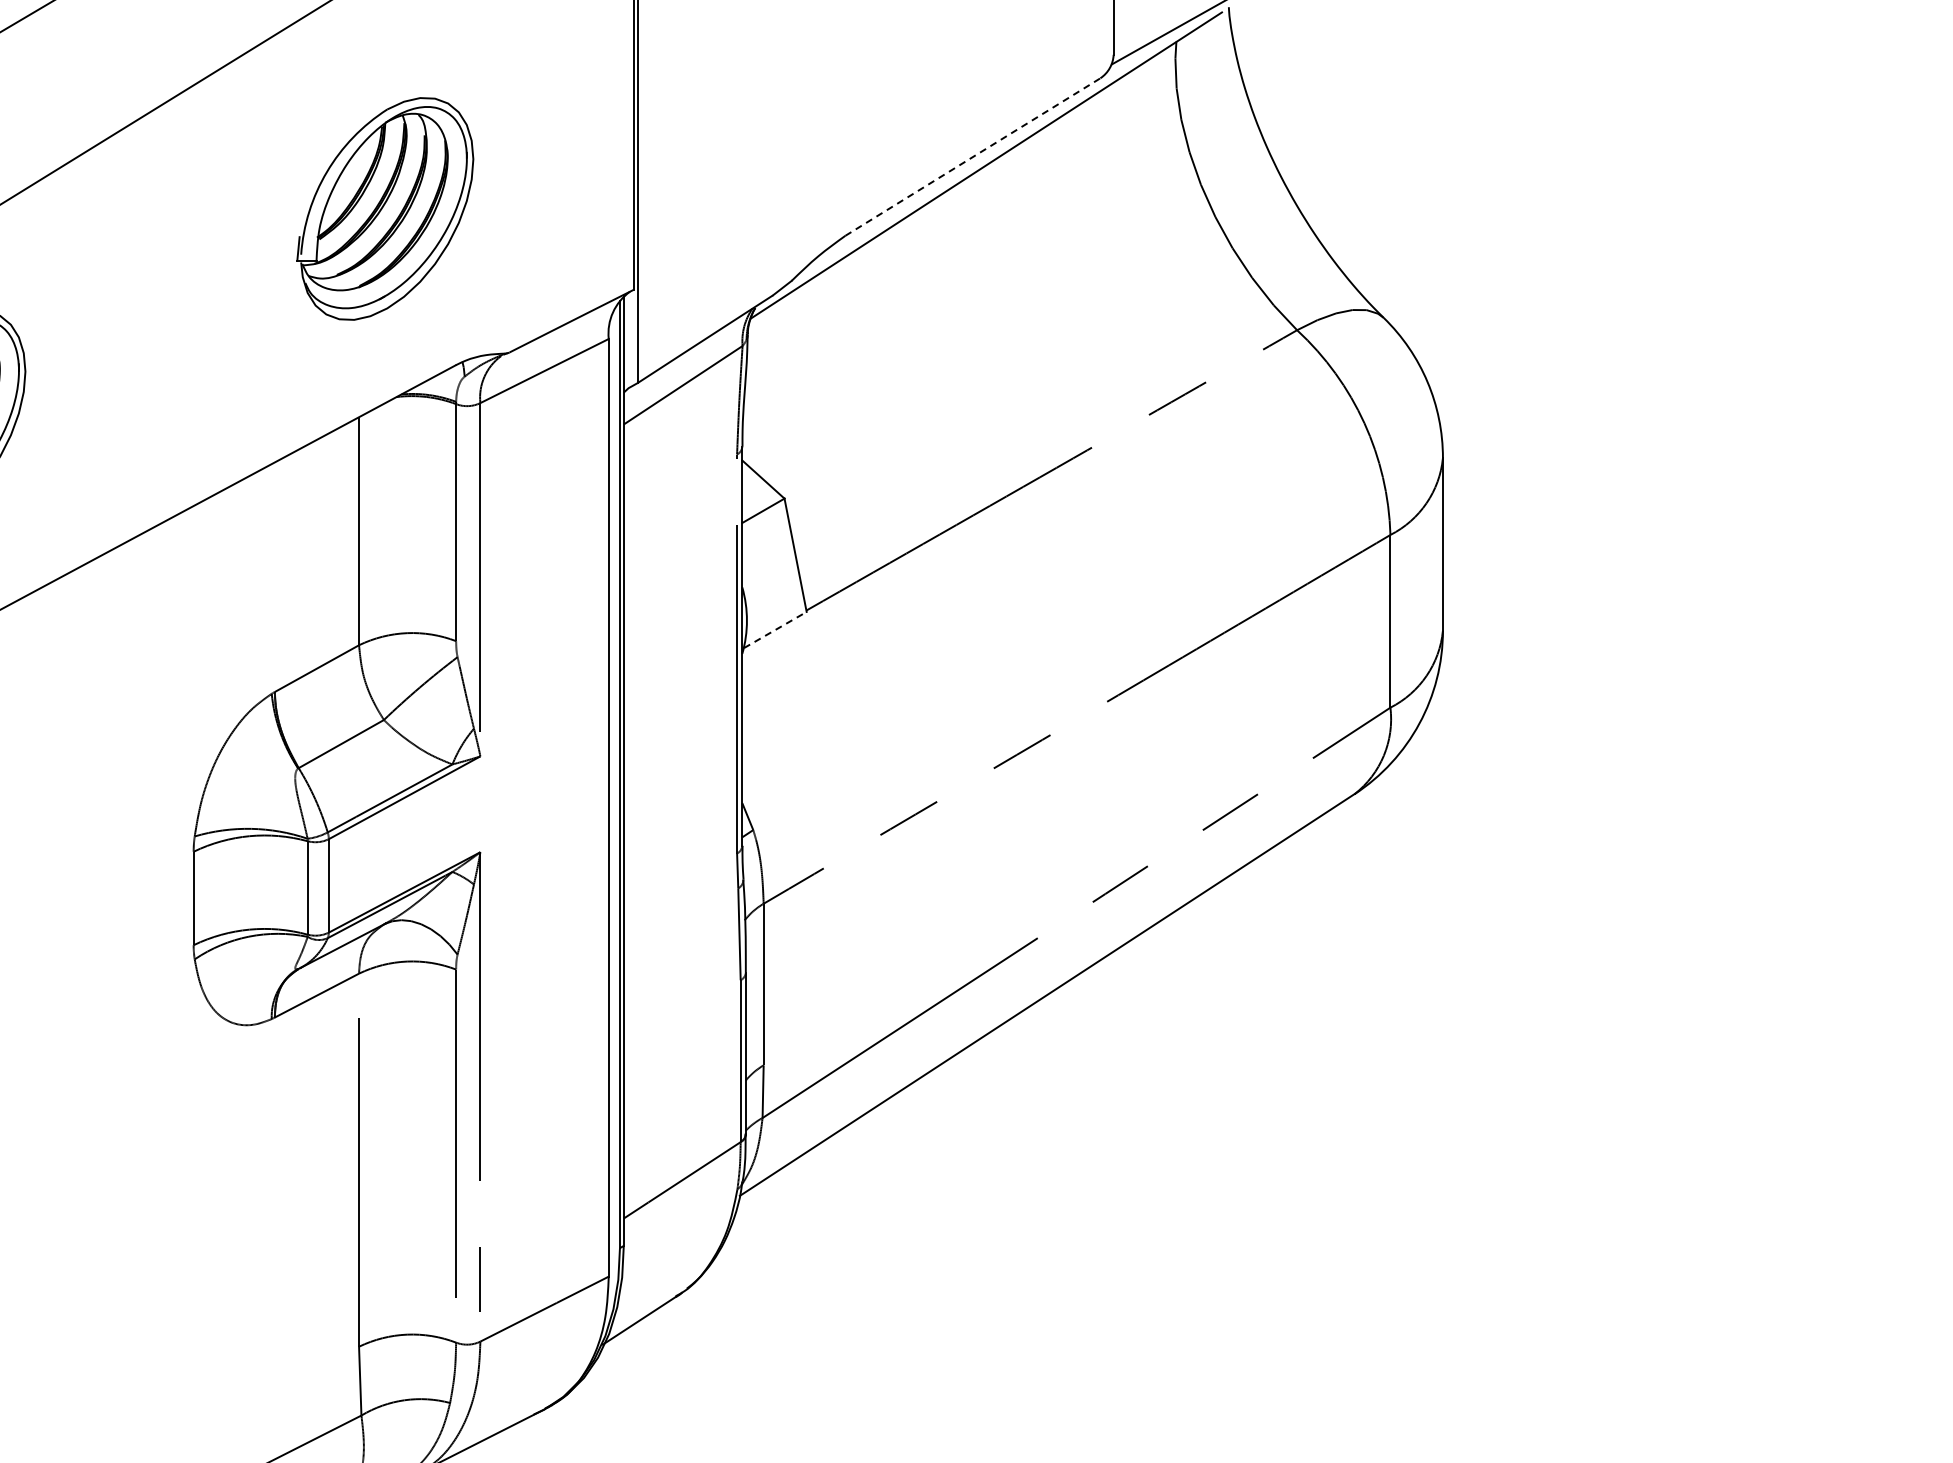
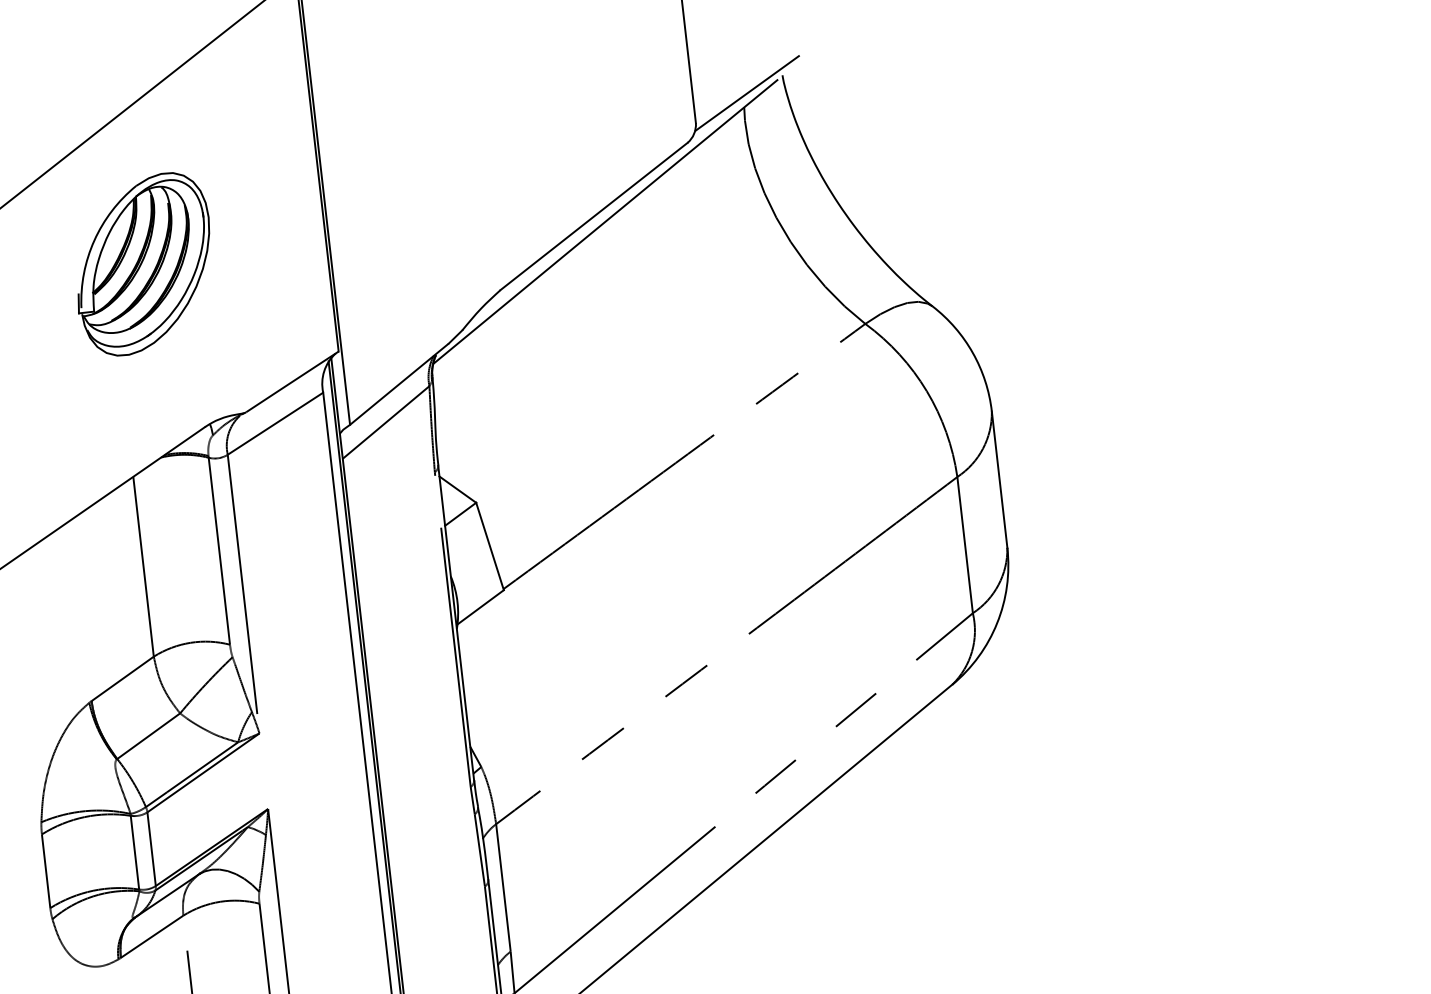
line: (972, 157) -> (593, 216), dashed -> solid
part: (385, 208) -> (143, 264), moved
line: (775, 629) -> (480, 606), dashed -> solid

